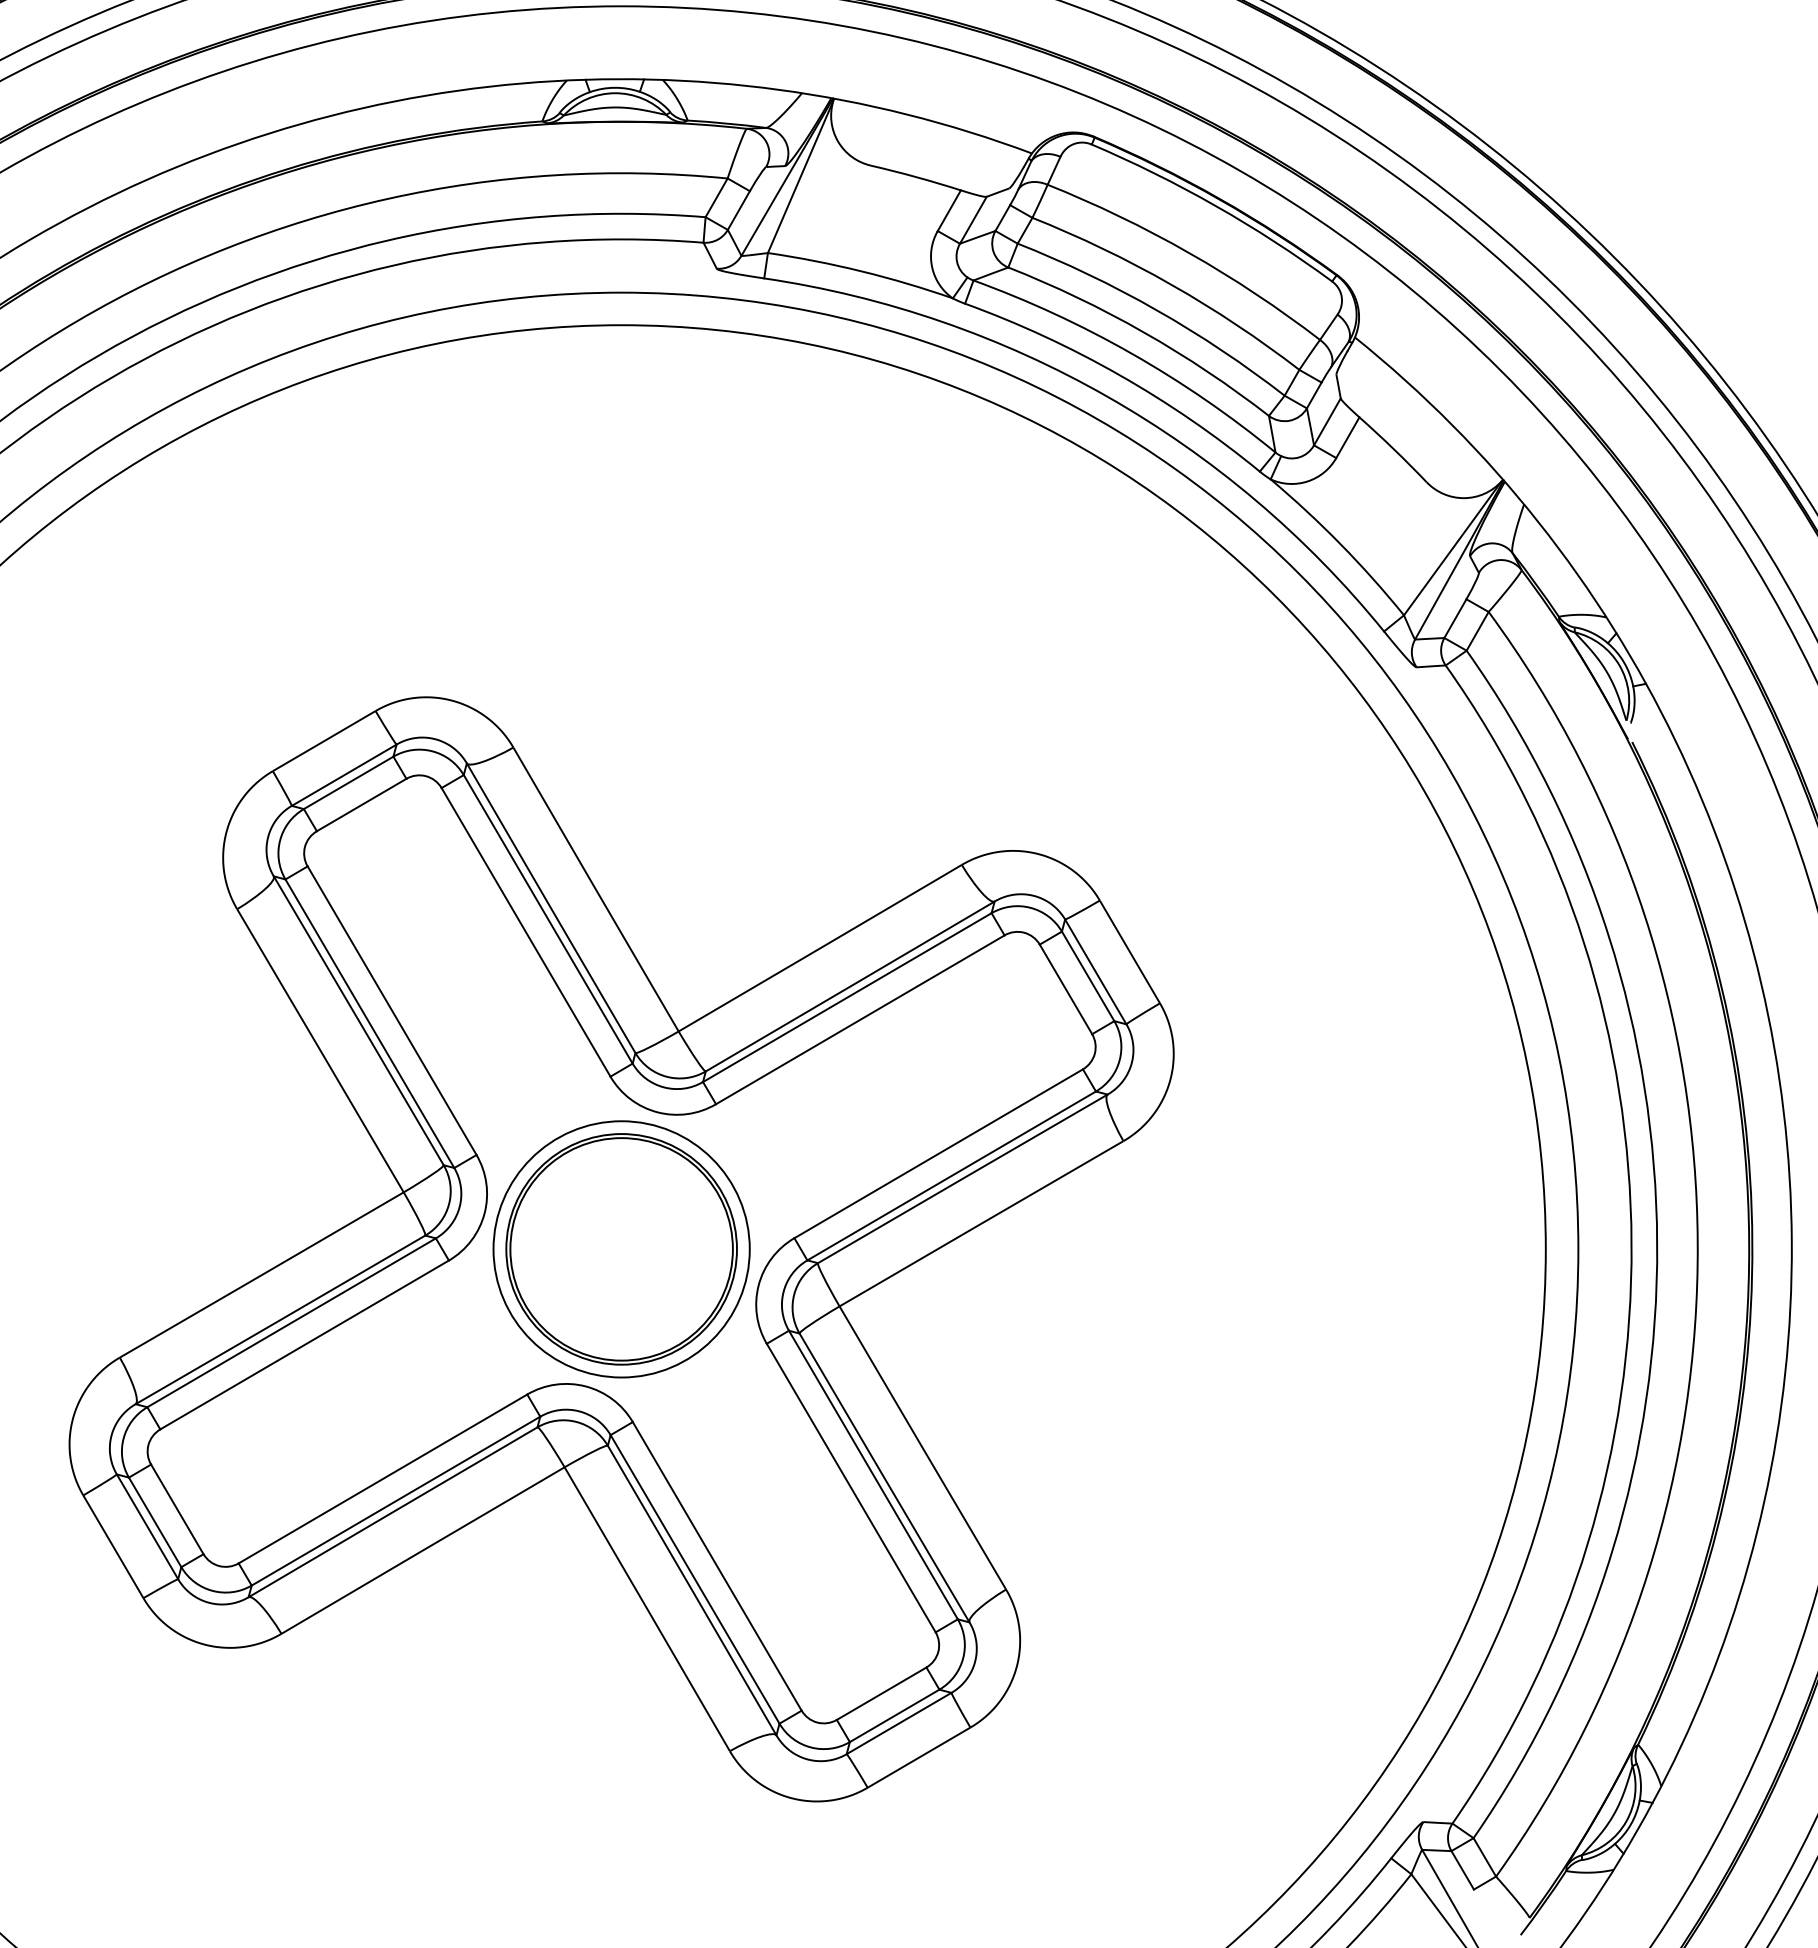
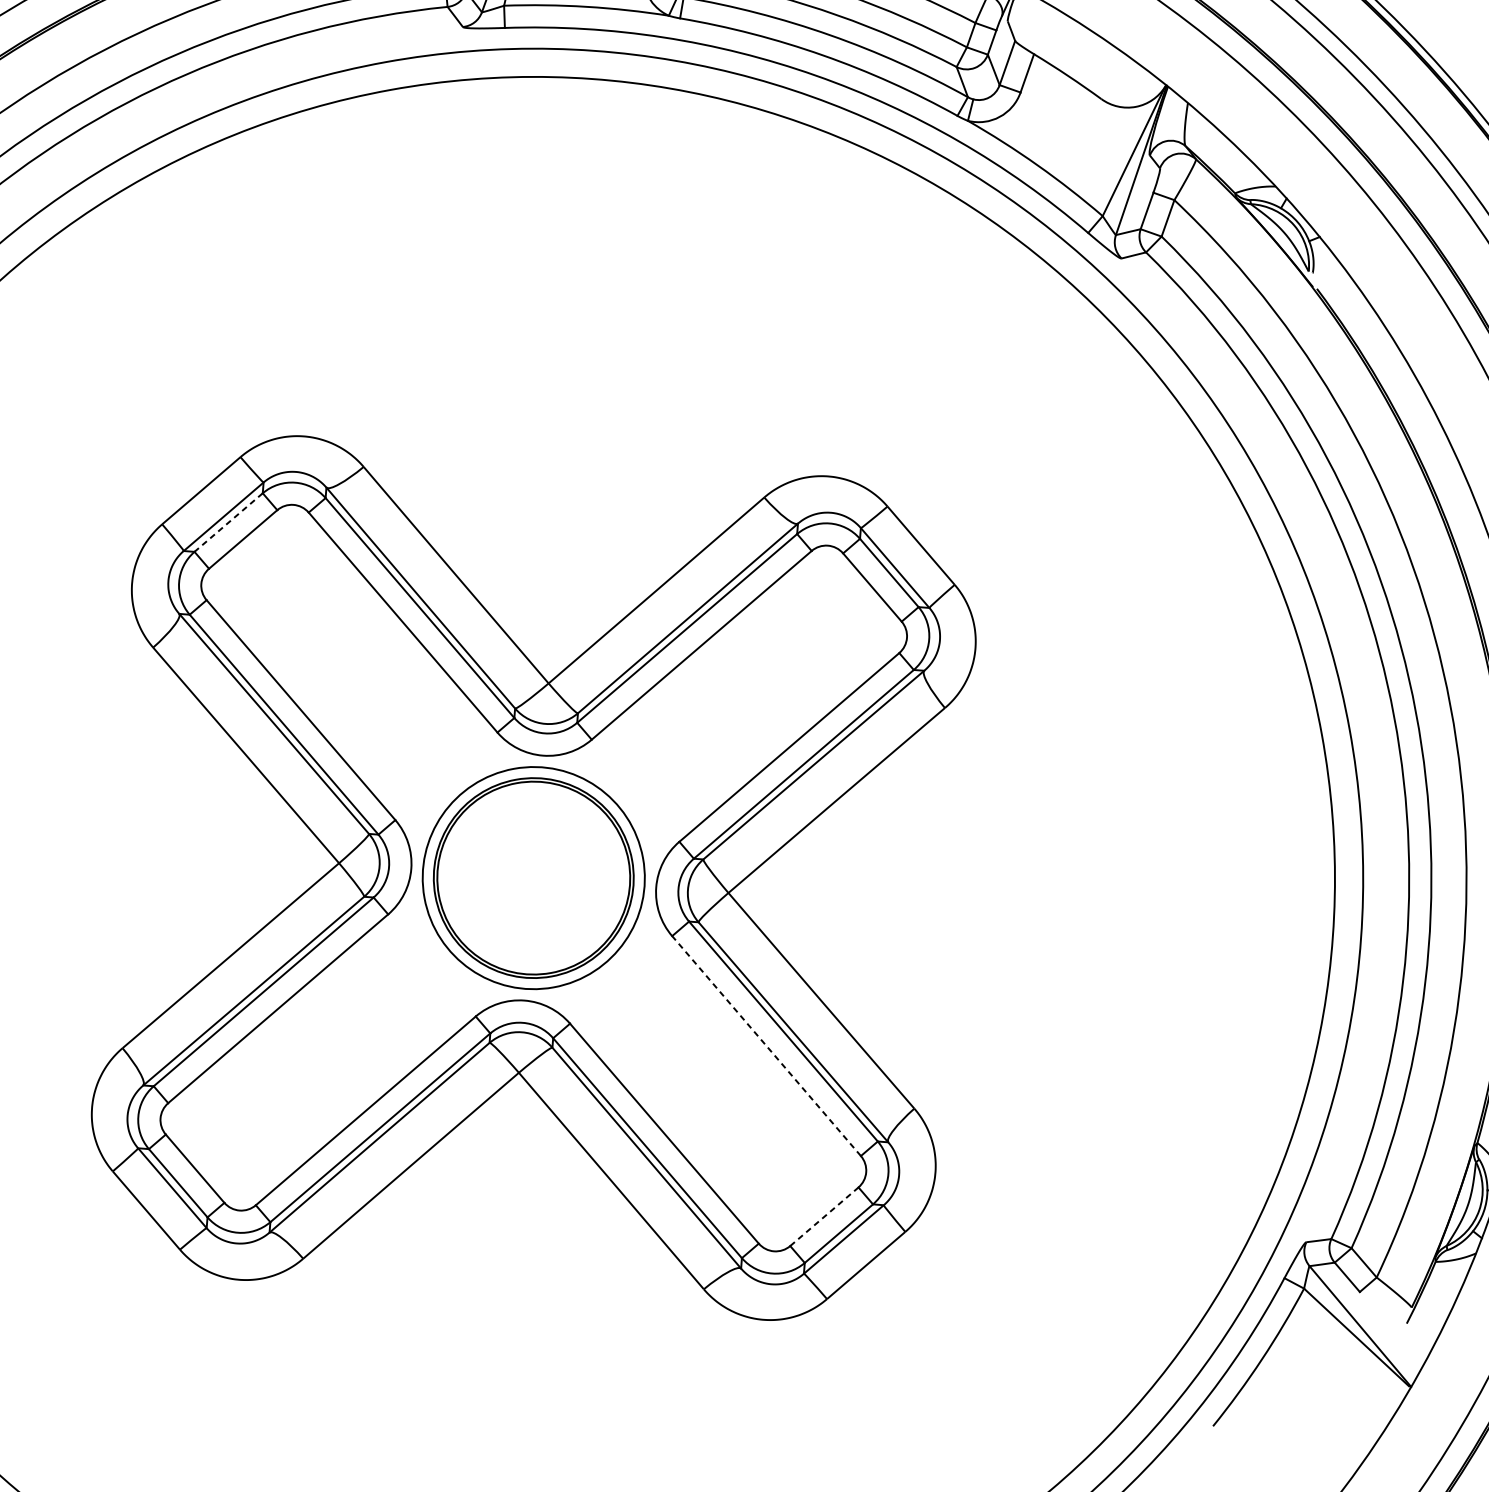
line: (348, 782) -> (228, 522), solid -> dashed
line: (850, 1487) -> (765, 1045), solid -> dashed
line: (881, 1693) -> (824, 1216), solid -> dashed

